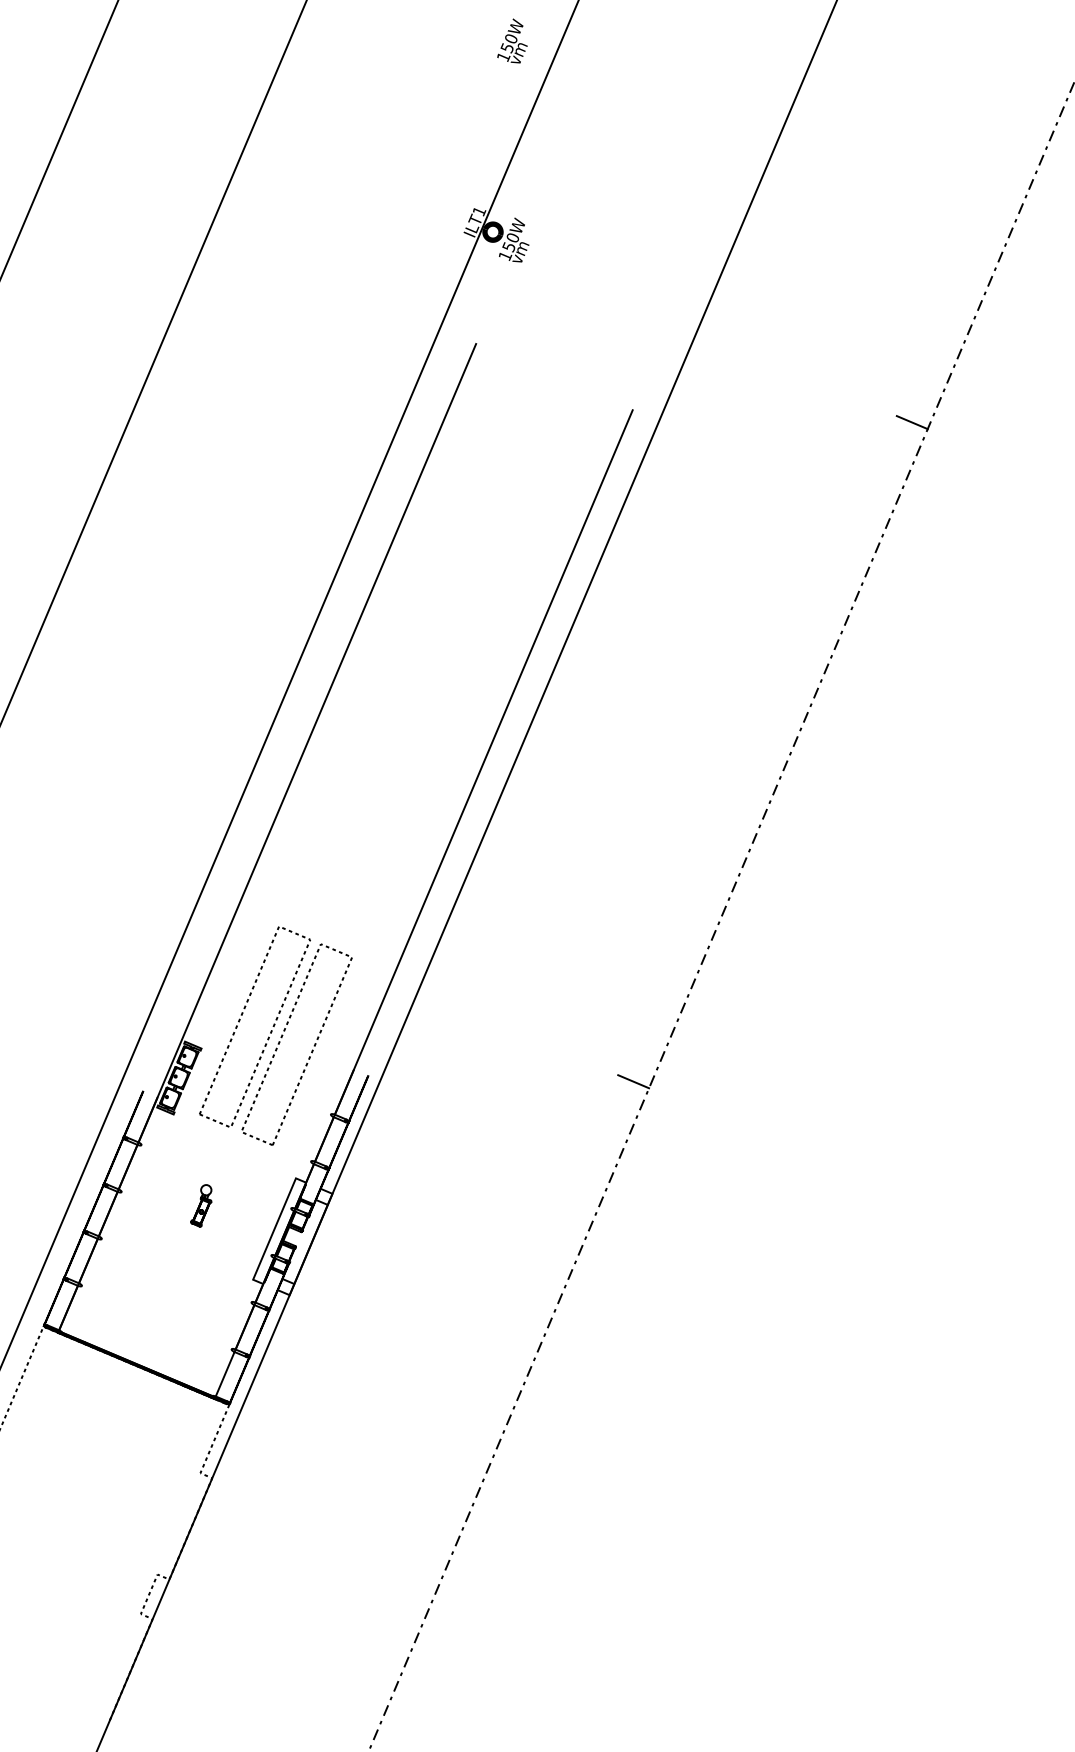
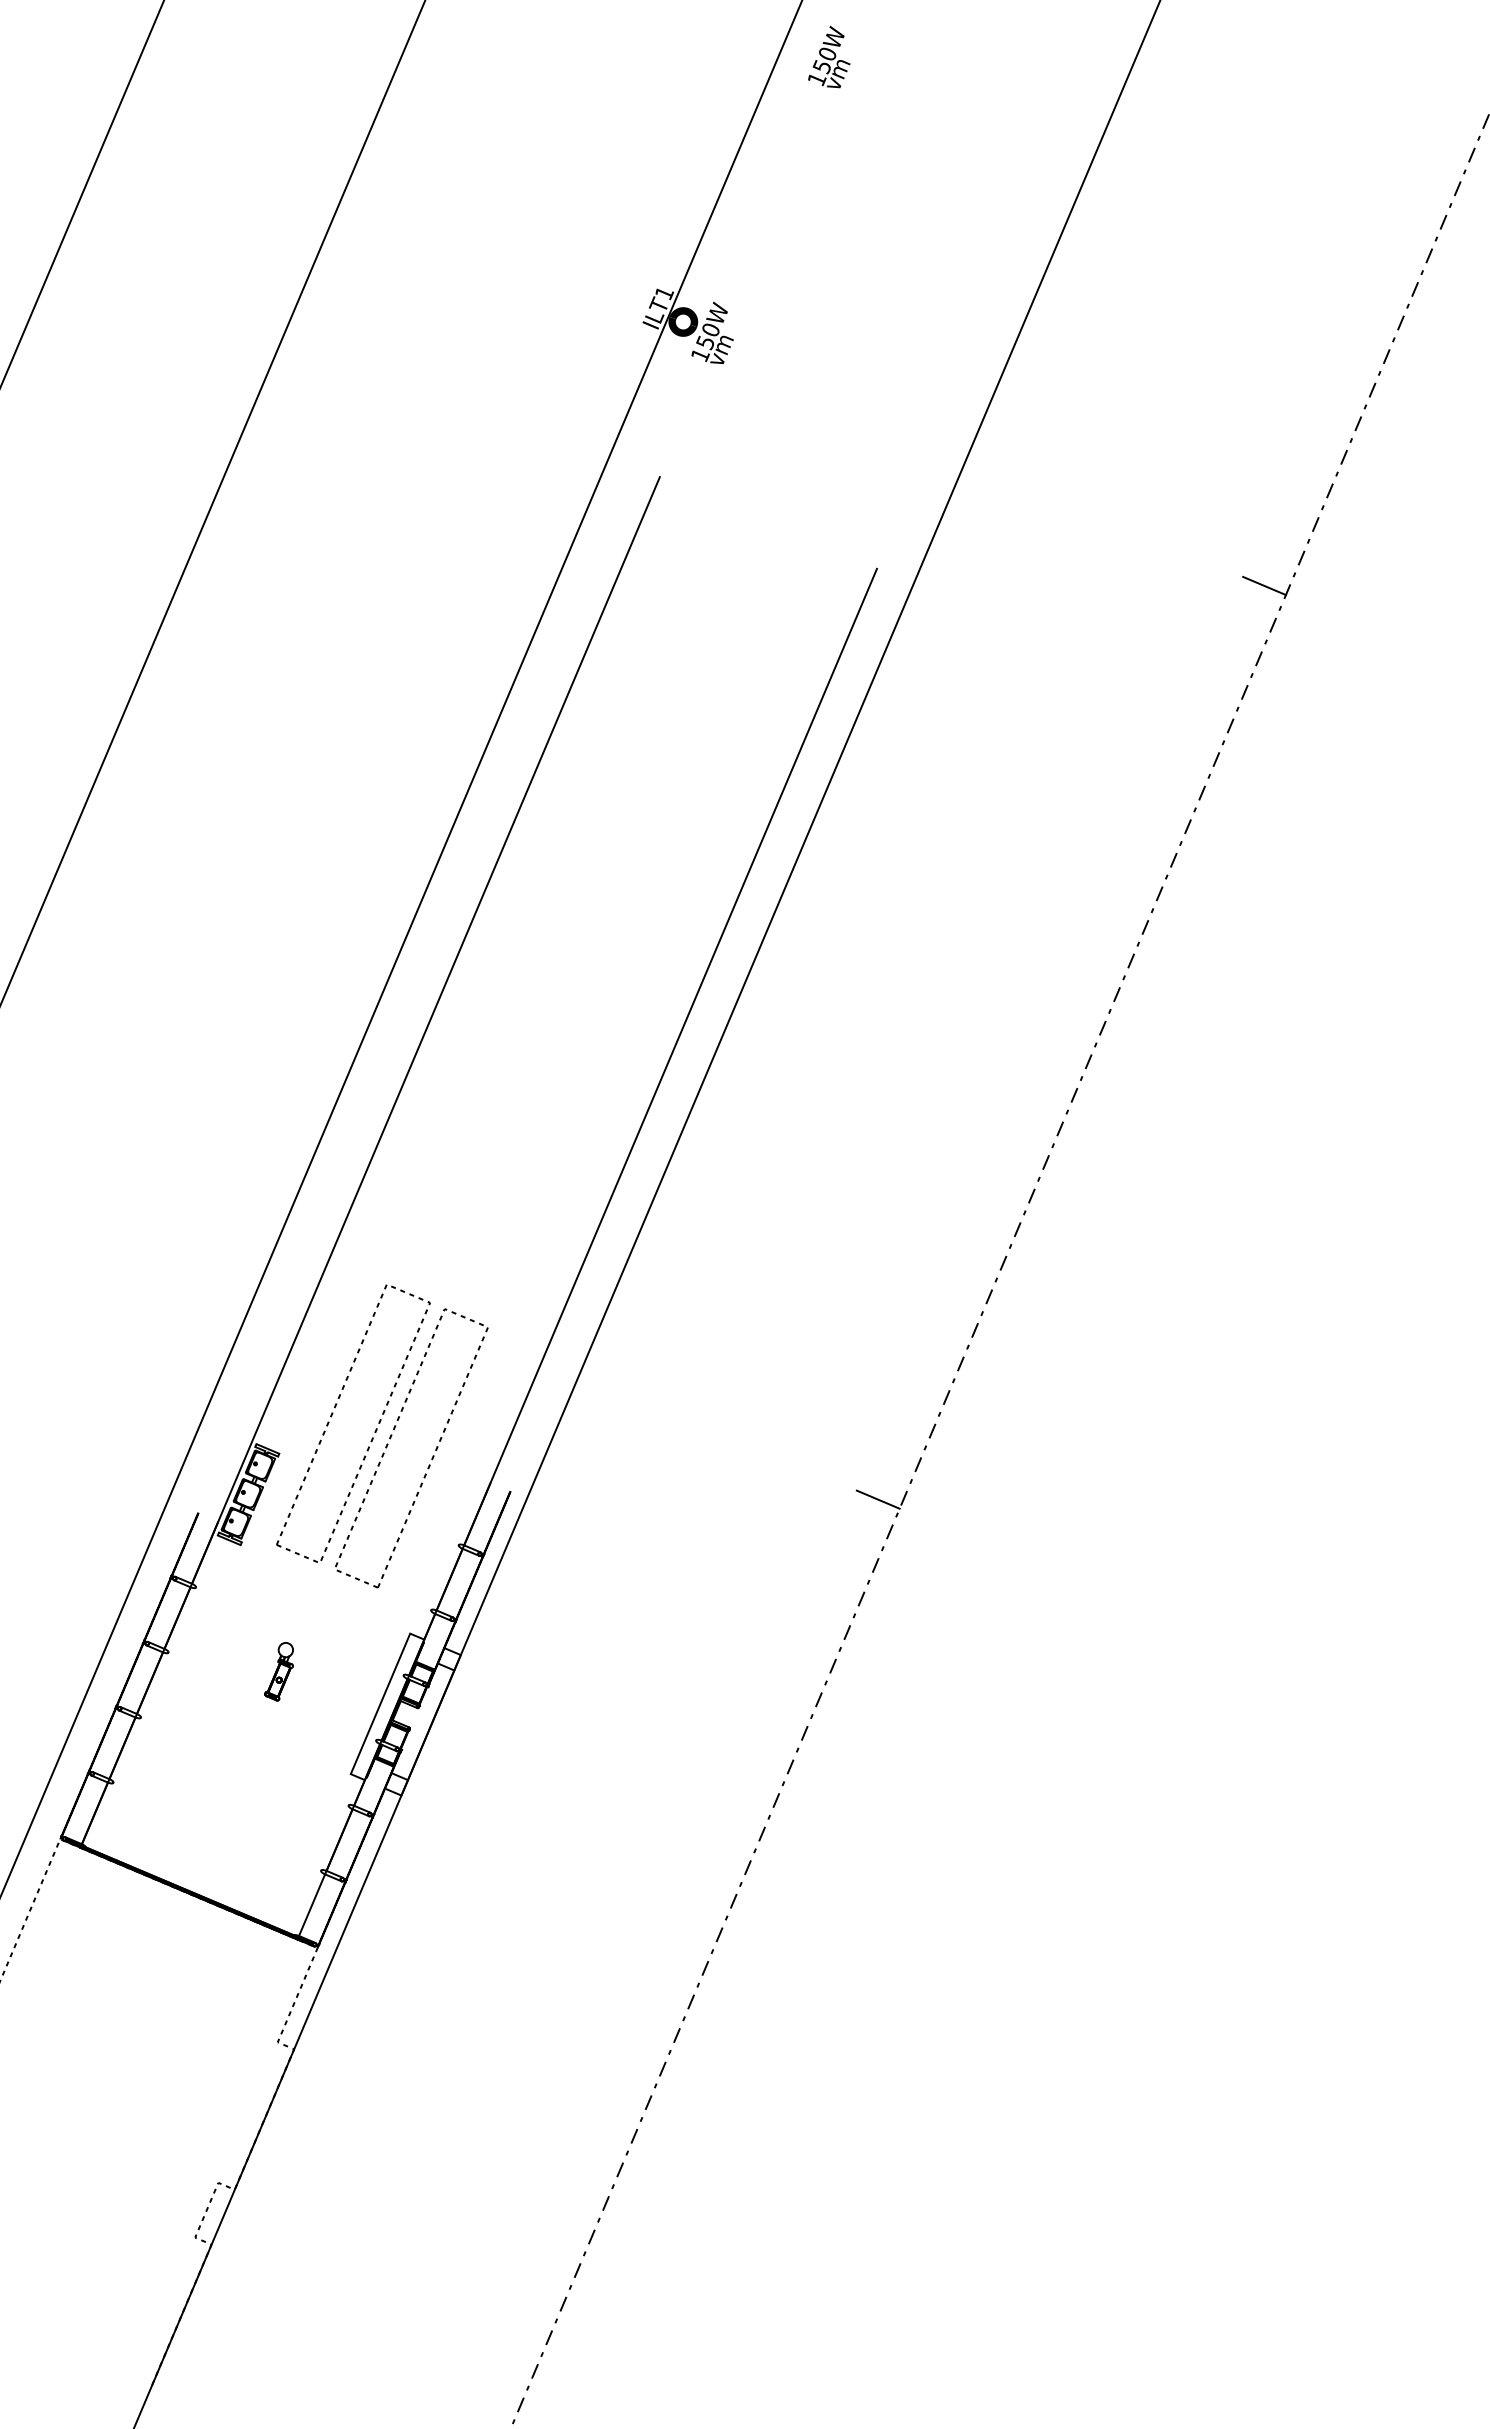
text: (512, 40) -> (829, 56), moved

